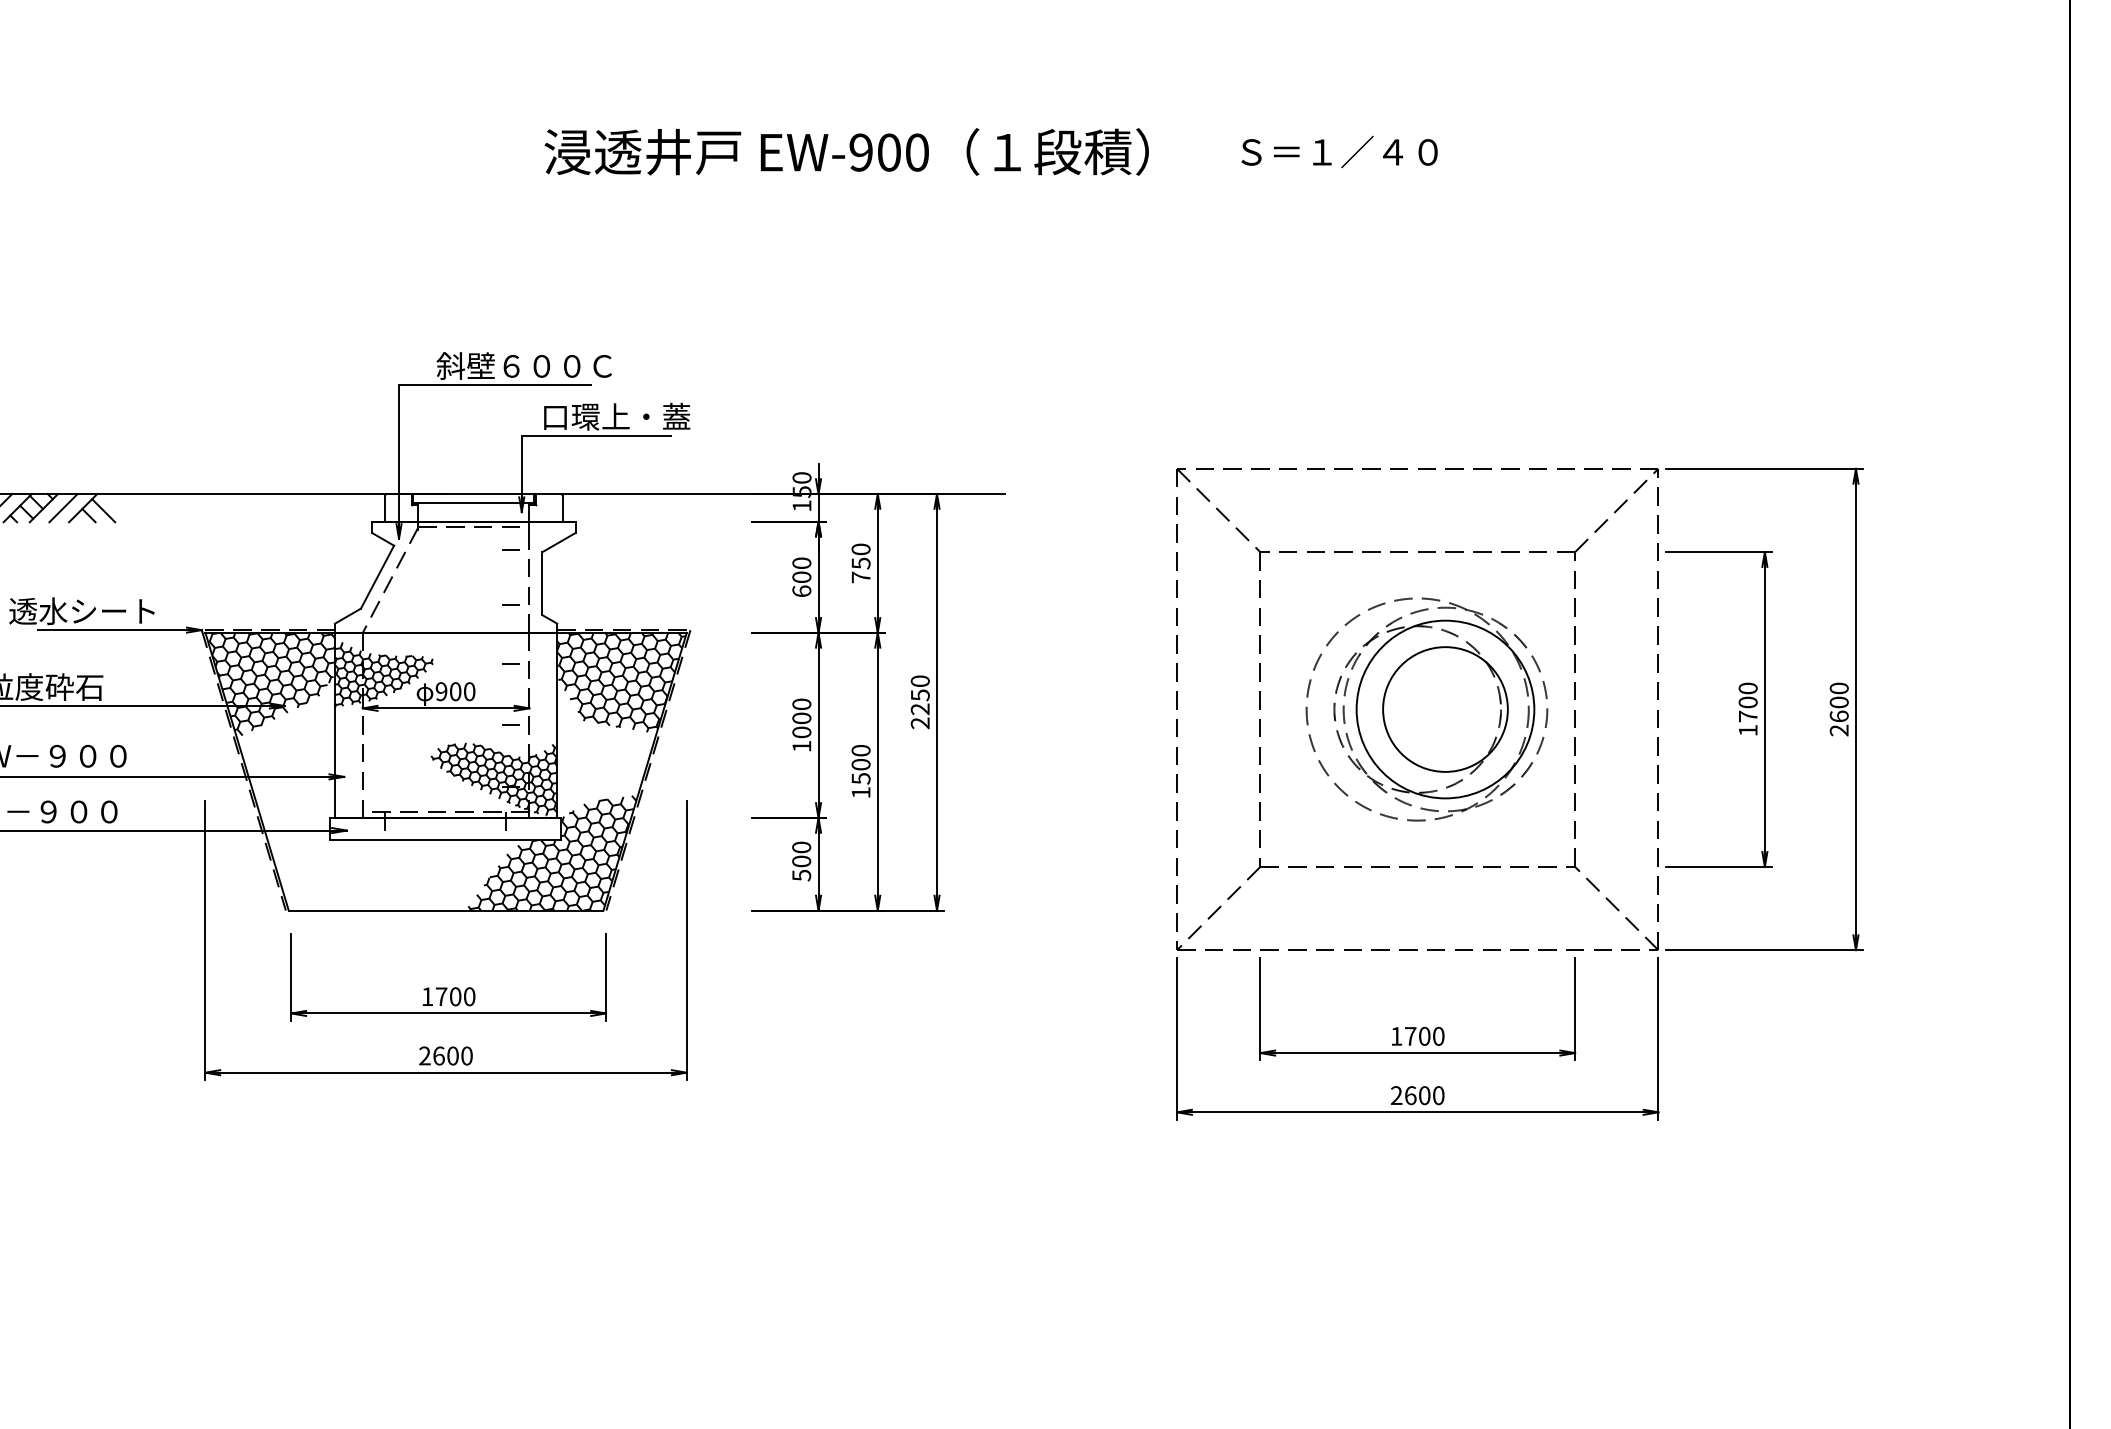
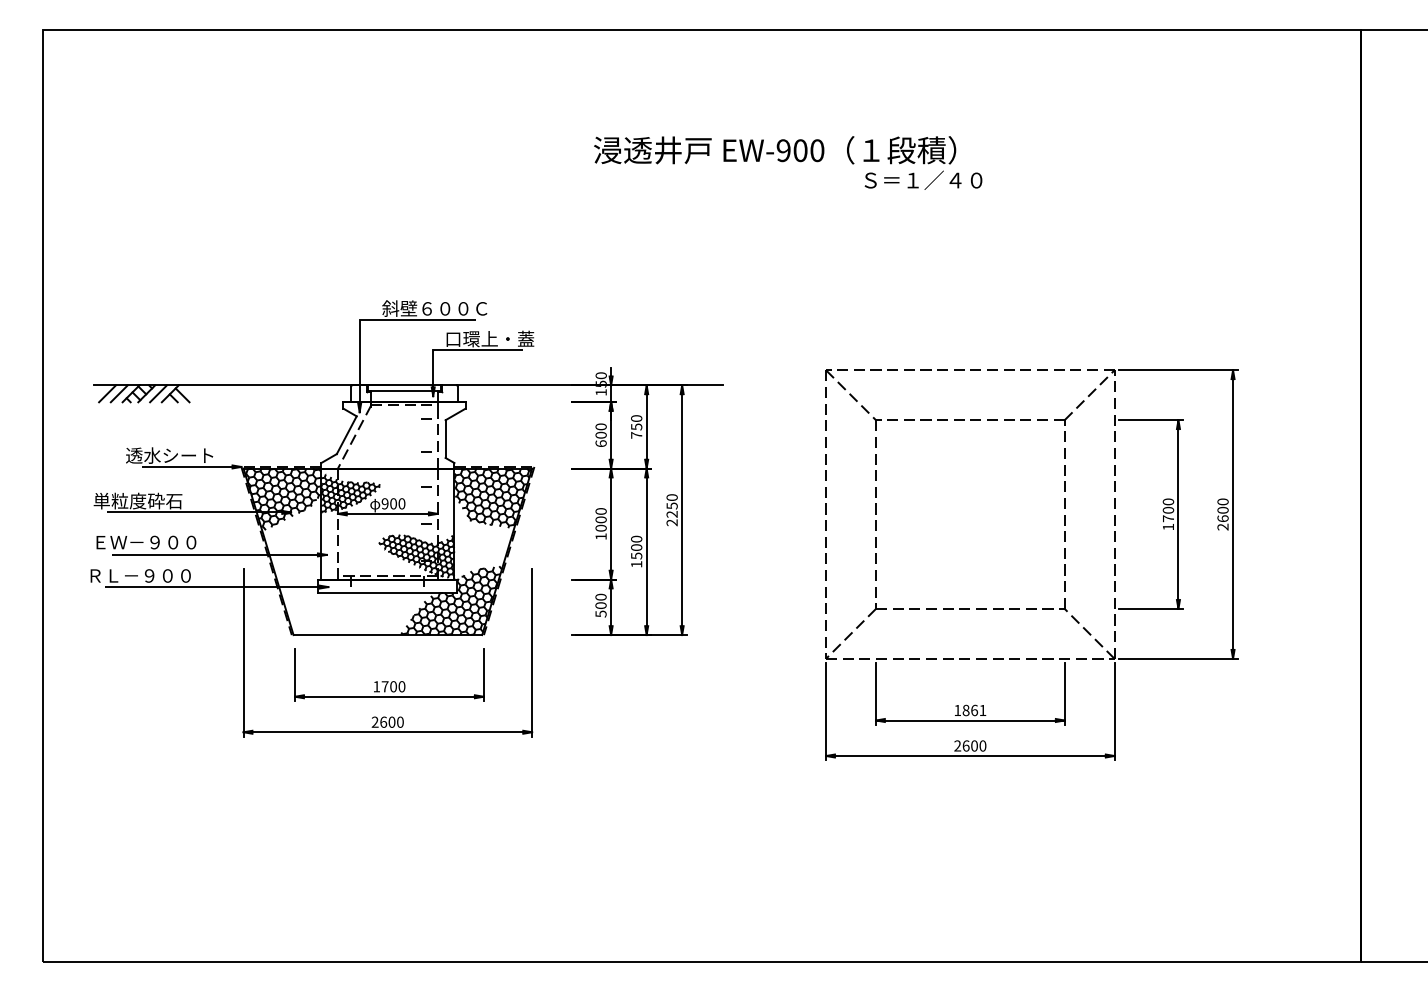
text: (847, 152) -> (775, 150), moved
part: (1426, 709) -> (975, 514), removed
text: (1424, 1036) -> (974, 710), 1700 -> 1861

